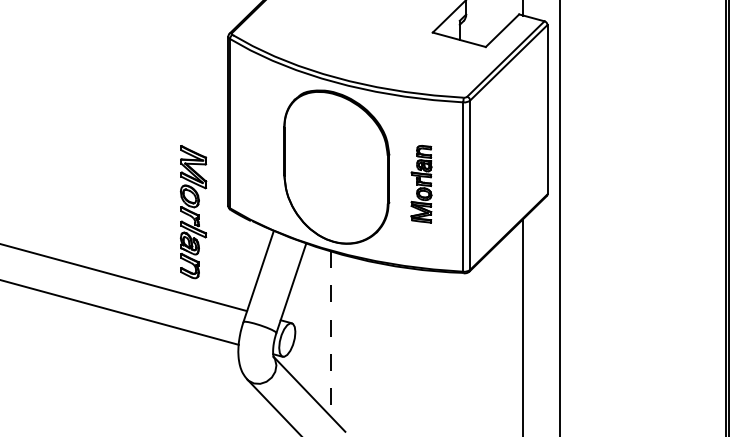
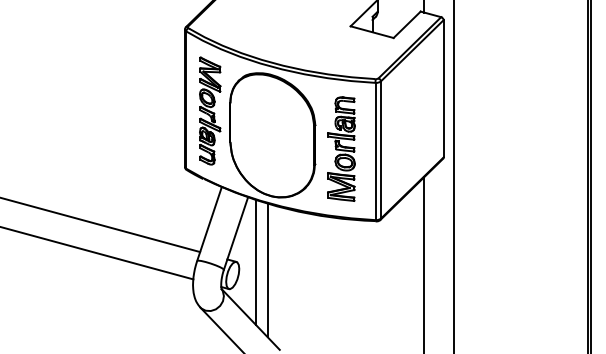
part: (421, 184) -> (341, 149), size x1.67
part: (193, 212) -> (210, 111), moved
line: (316, 324) -> (256, 262), added
line: (330, 333) -> (267, 270), dashed -> solid

